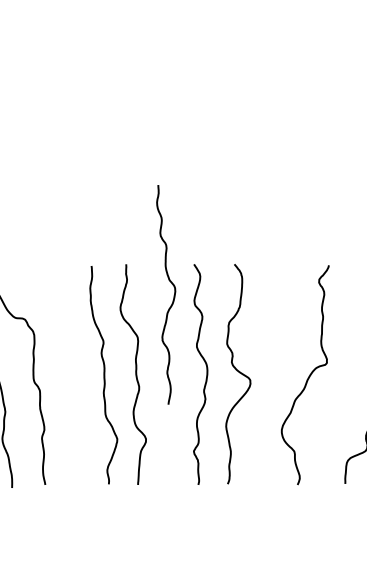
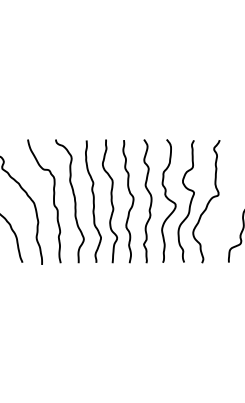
curve: (173, 294) -> (132, 201), moved
curve: (69, 374) -> (74, 201), added
curve: (275, 378) -> (189, 203), added

